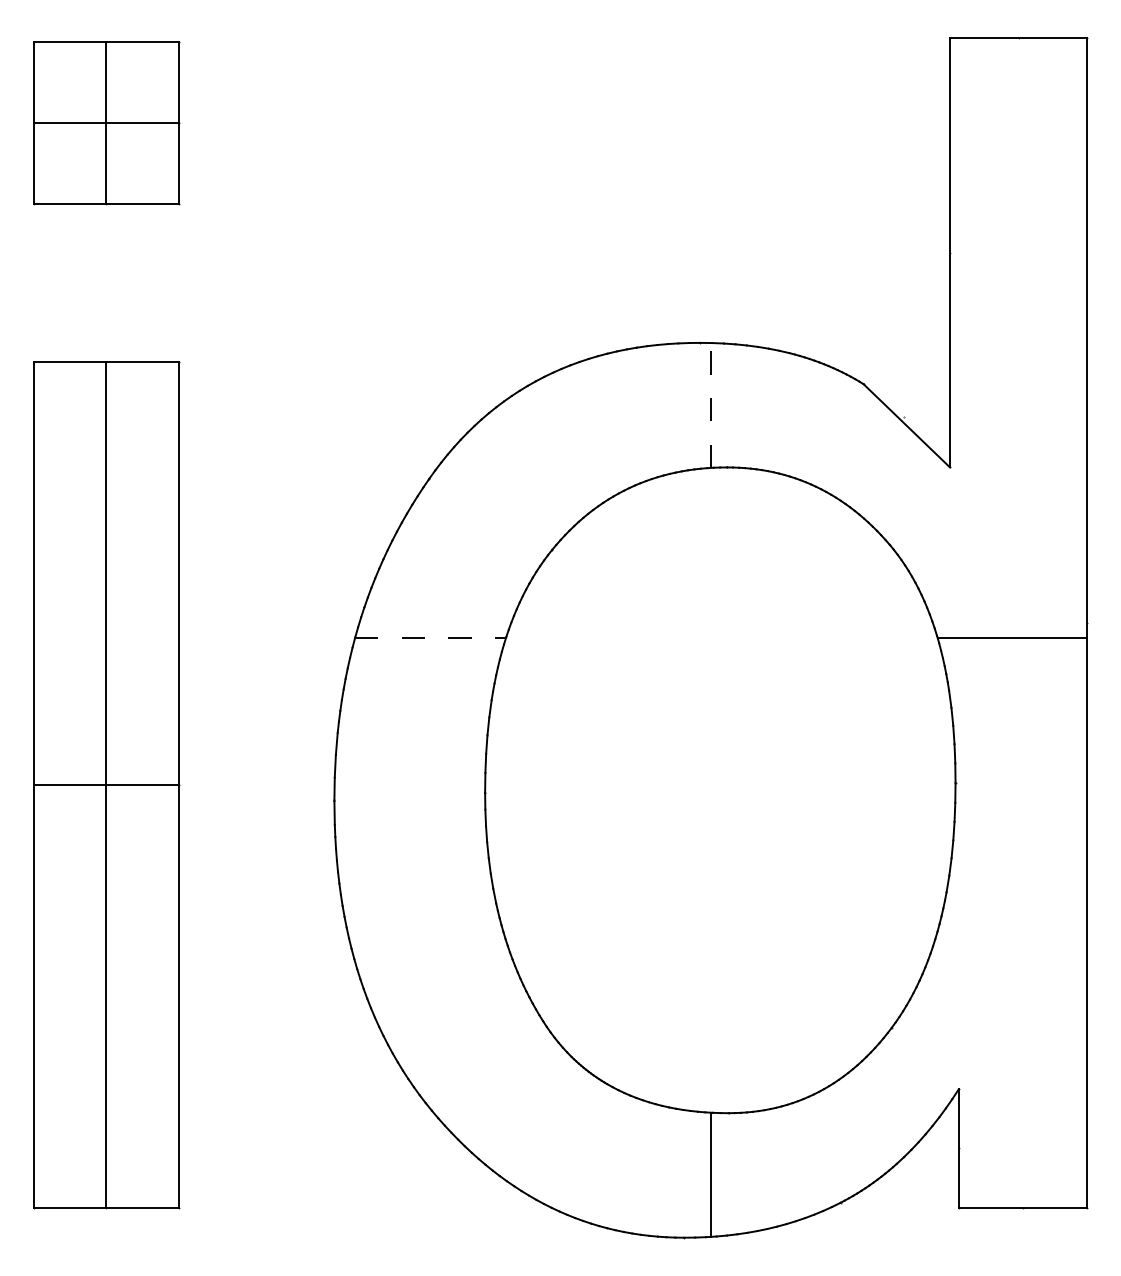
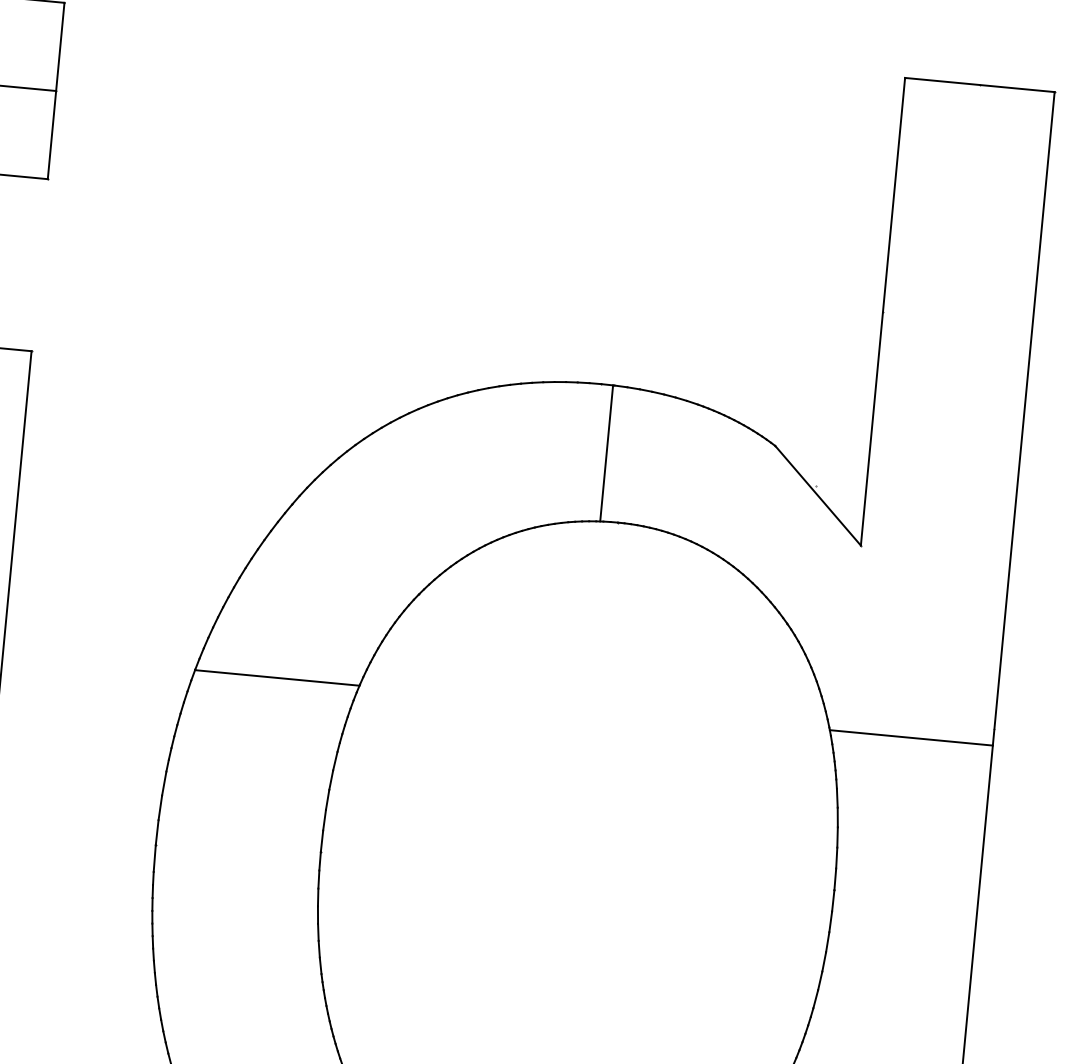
line: (710, 404) -> (606, 452), dashed -> solid
line: (431, 638) -> (278, 678), dashed -> solid

